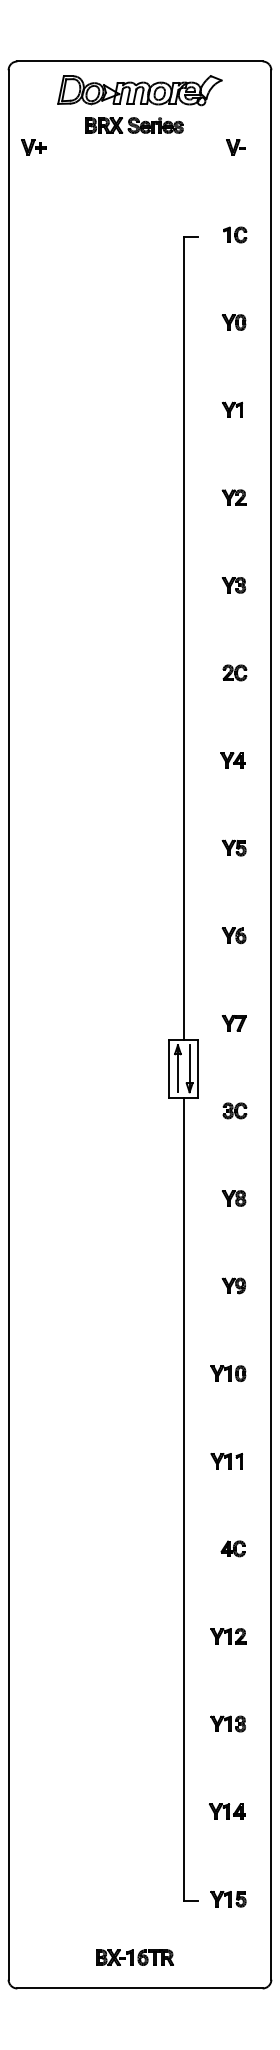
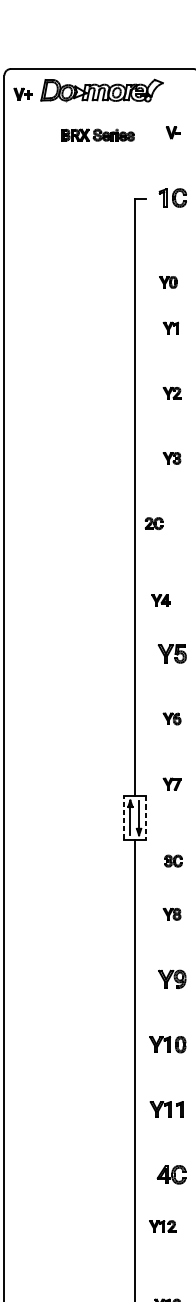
part: (134, 125) -> (98, 135), moved
part: (33, 147) -> (22, 94), moved
part: (235, 234) -> (173, 197), size x1.6
part: (233, 322) -> (167, 282), moved
part: (234, 672) -> (153, 523), moved
part: (232, 760) -> (160, 600), moved
part: (233, 847) -> (171, 653), size x1.6
line: (169, 1068) -> (124, 817), solid -> dashed
line: (198, 1069) -> (145, 818), solid -> dashed
part: (234, 1110) -> (173, 860), moved
part: (233, 1285) -> (171, 979), size x1.6
part: (228, 1373) -> (167, 1044), size x1.4
part: (226, 1461) -> (166, 1109), size x1.4
part: (232, 1548) -> (170, 1174), size x1.6
part: (228, 1636) -> (162, 1226), moved

